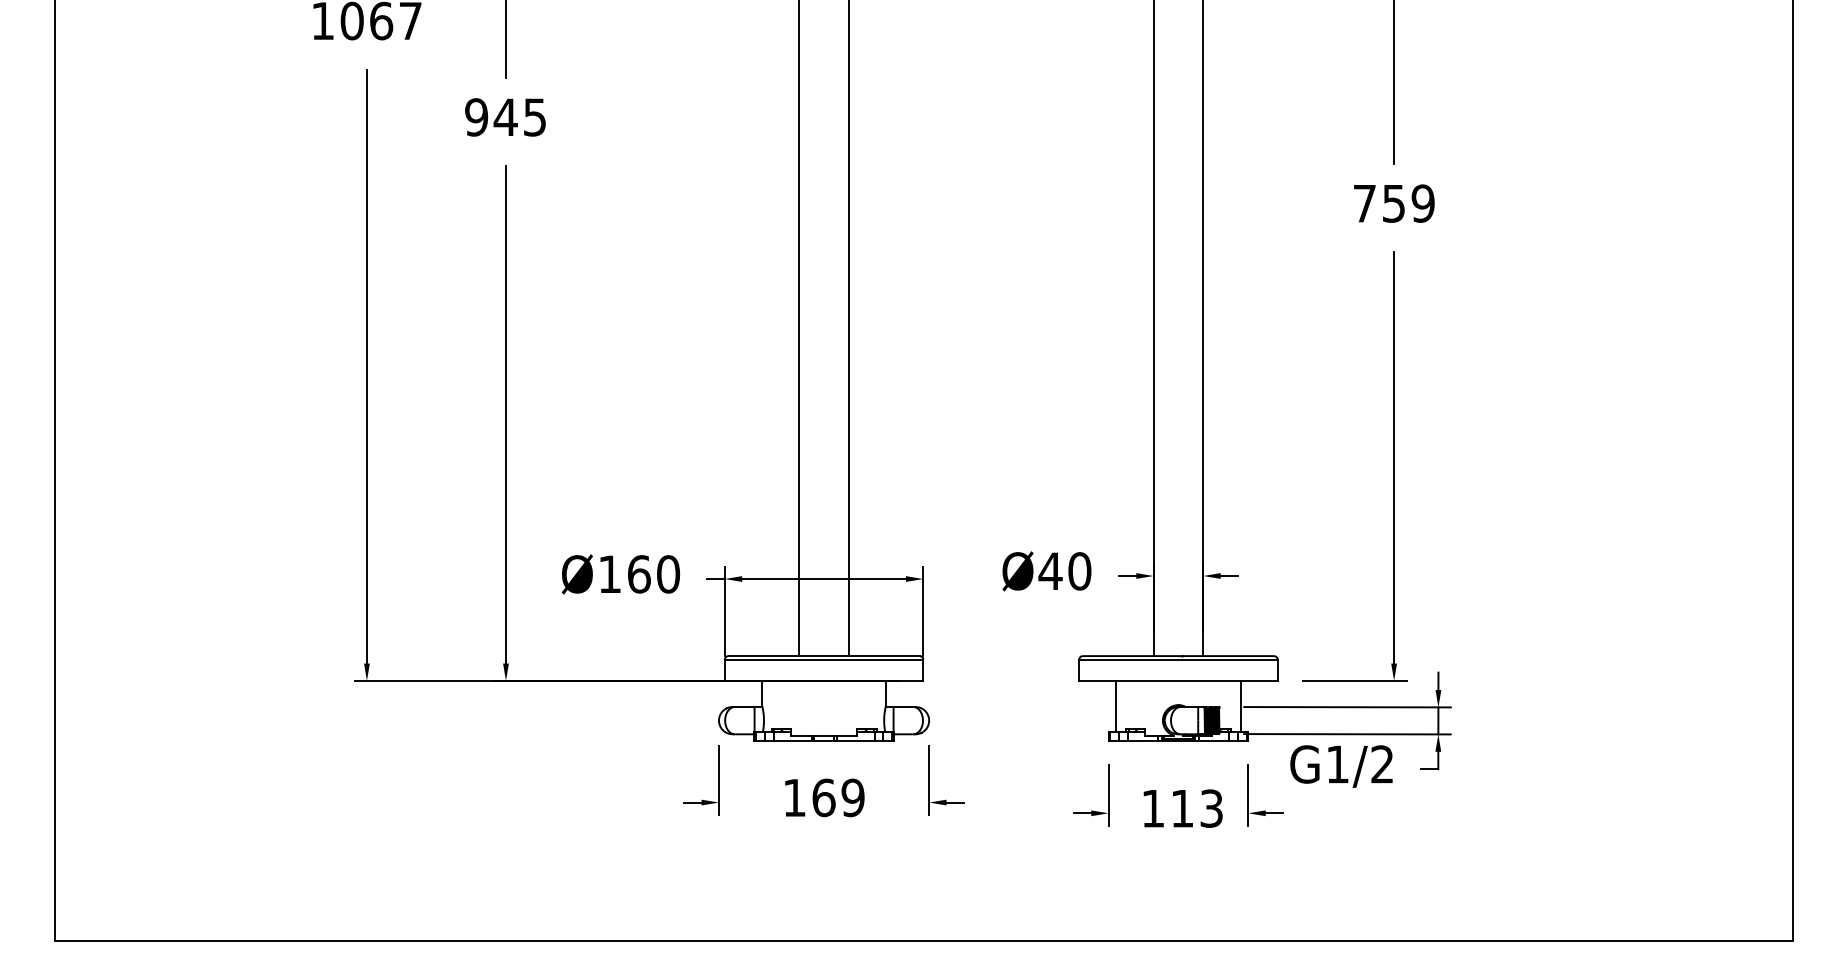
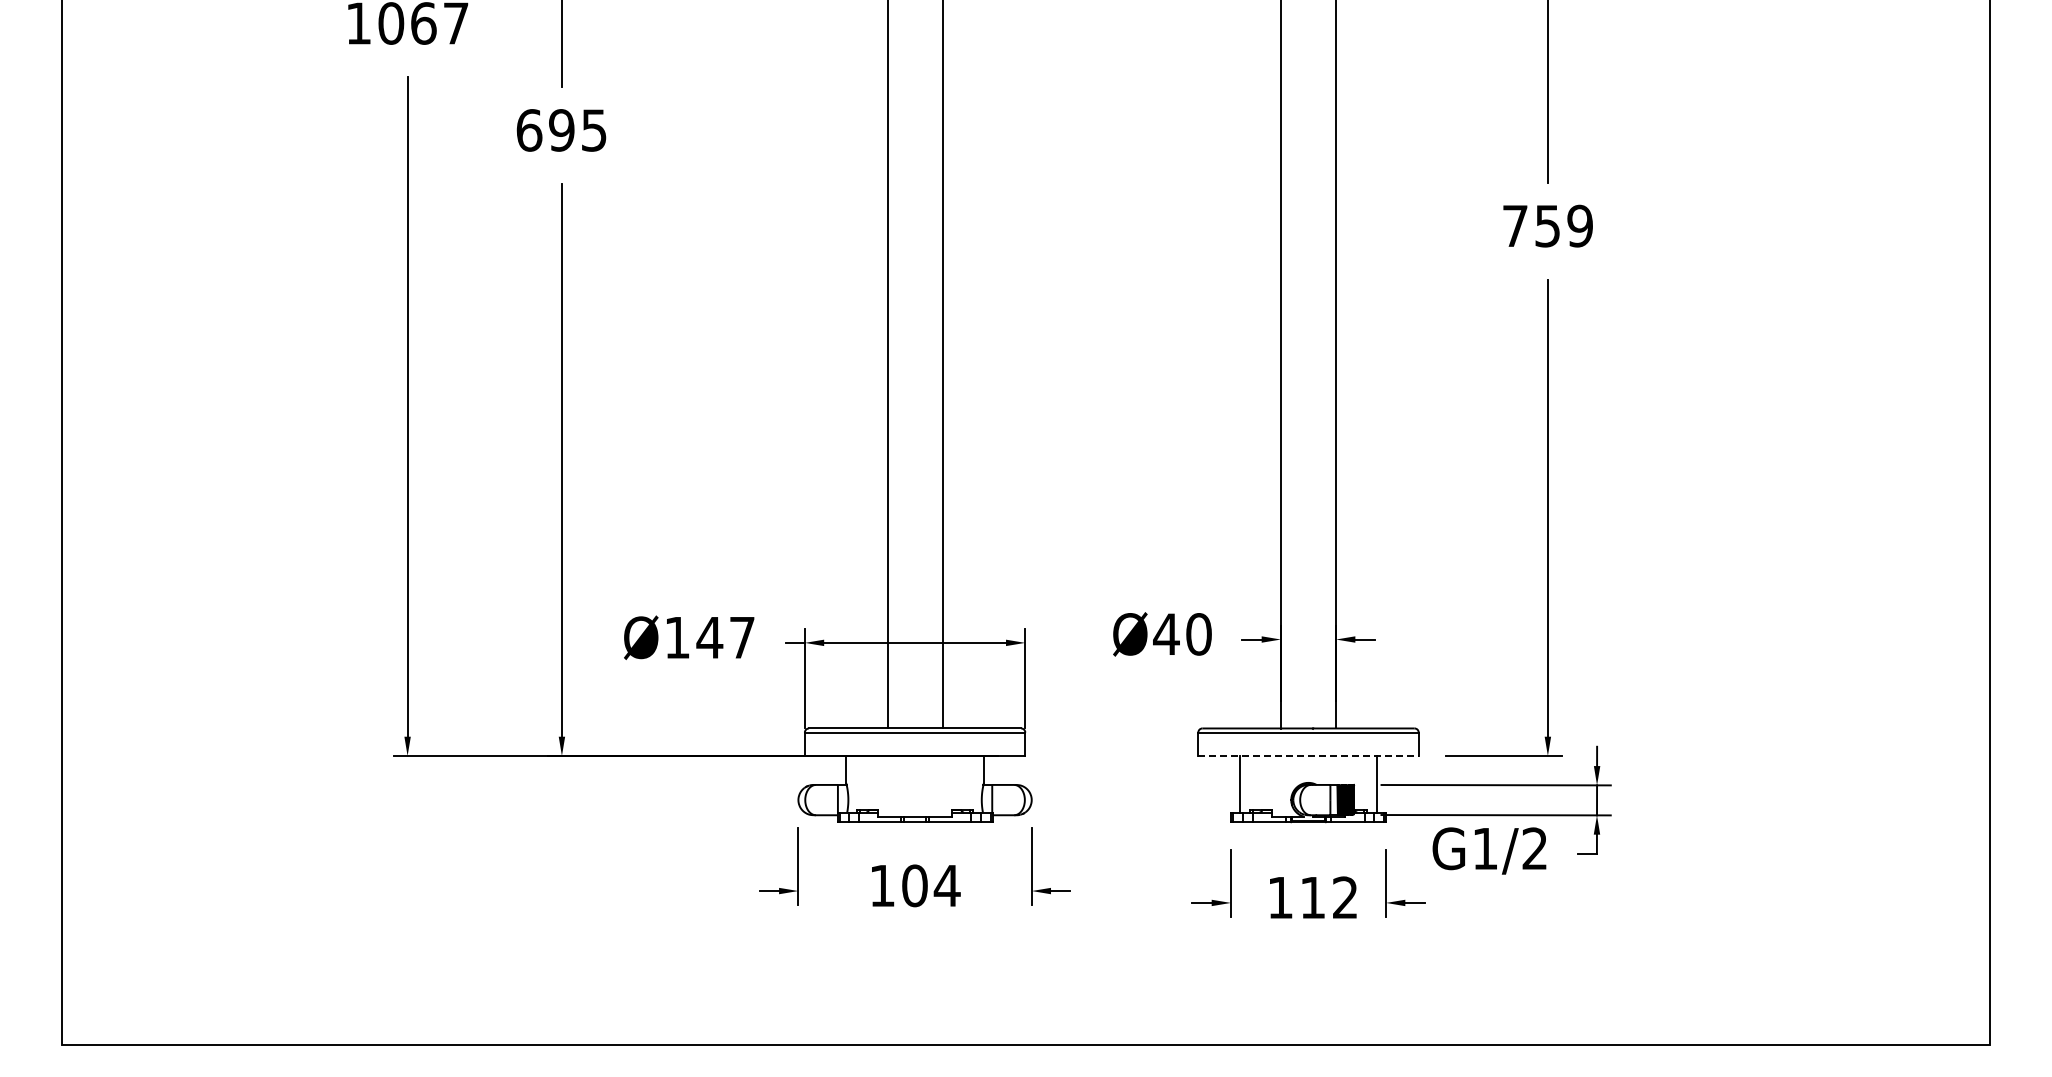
text: (491, 117) -> (545, 130), 945 -> 695
text: (653, 574) -> (725, 637), Ø160 -> Ø147
line: (1179, 681) -> (1309, 756), solid -> dashed
text: (838, 797) -> (931, 885), 169 -> 104
text: (1211, 808) -> (1345, 897), 113 -> 112

